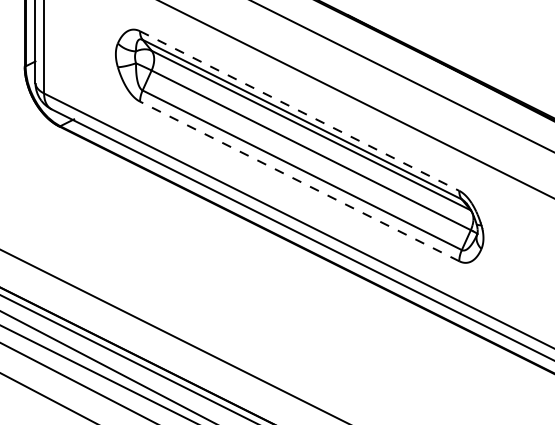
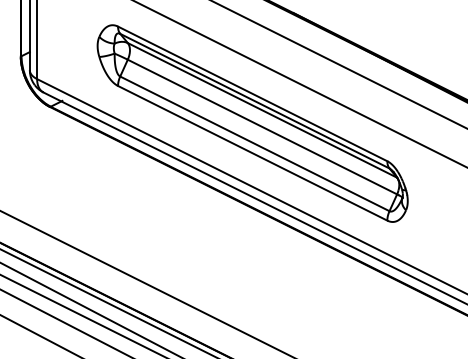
line: (300, 111) -> (253, 94), dashed -> solid
line: (299, 181) -> (252, 153), dashed -> solid

